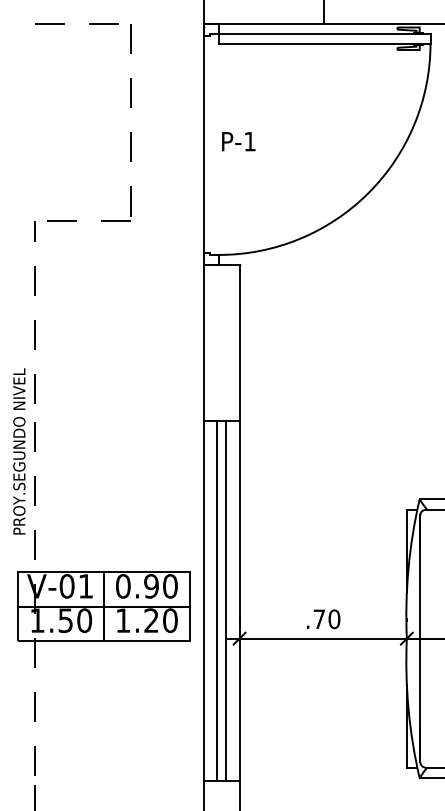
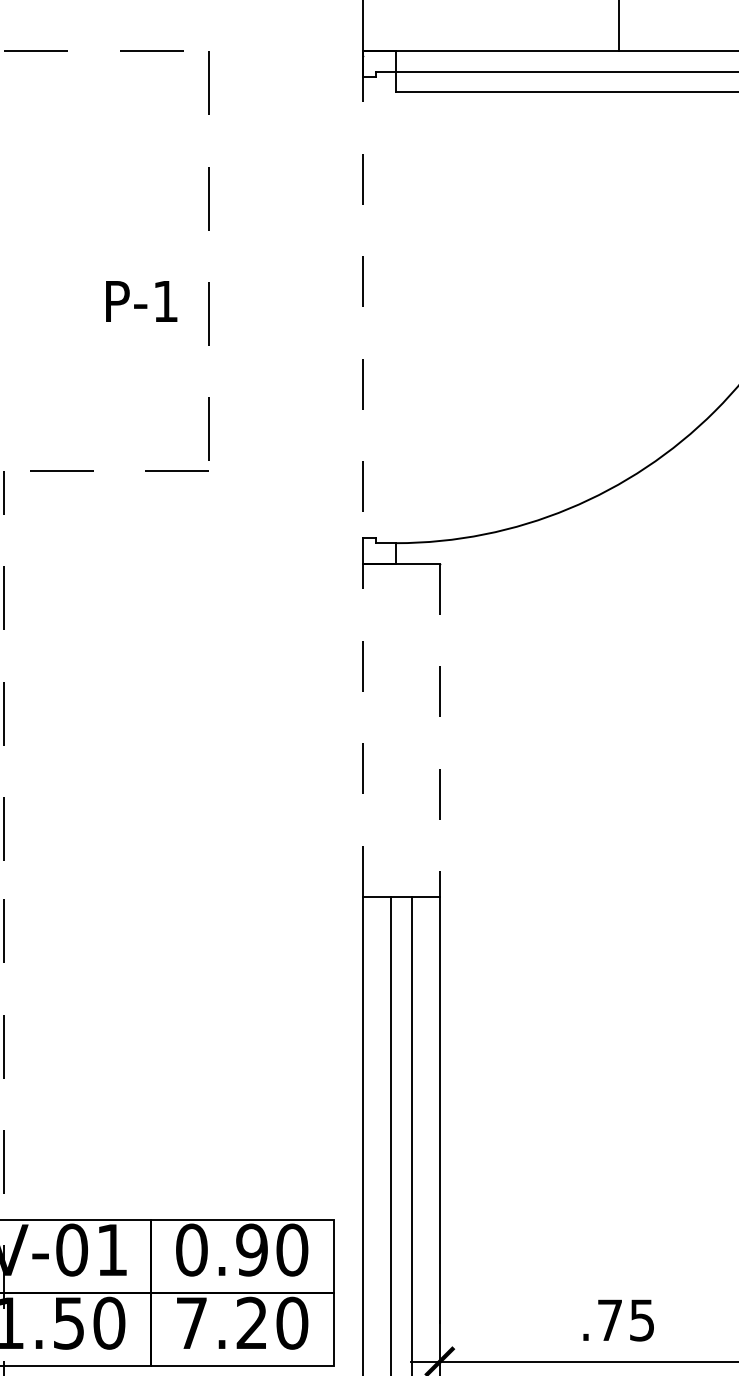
line: (203, 140) -> (362, 299), solid -> dashed
text: (238, 141) -> (141, 301), moved
line: (203, 342) -> (362, 729), solid -> dashed
line: (239, 343) -> (439, 732), solid -> dashed
text: (334, 619) -> (642, 1320), .70 -> .75
text: (123, 620) -> (192, 1322), 1.20 -> 7.20

